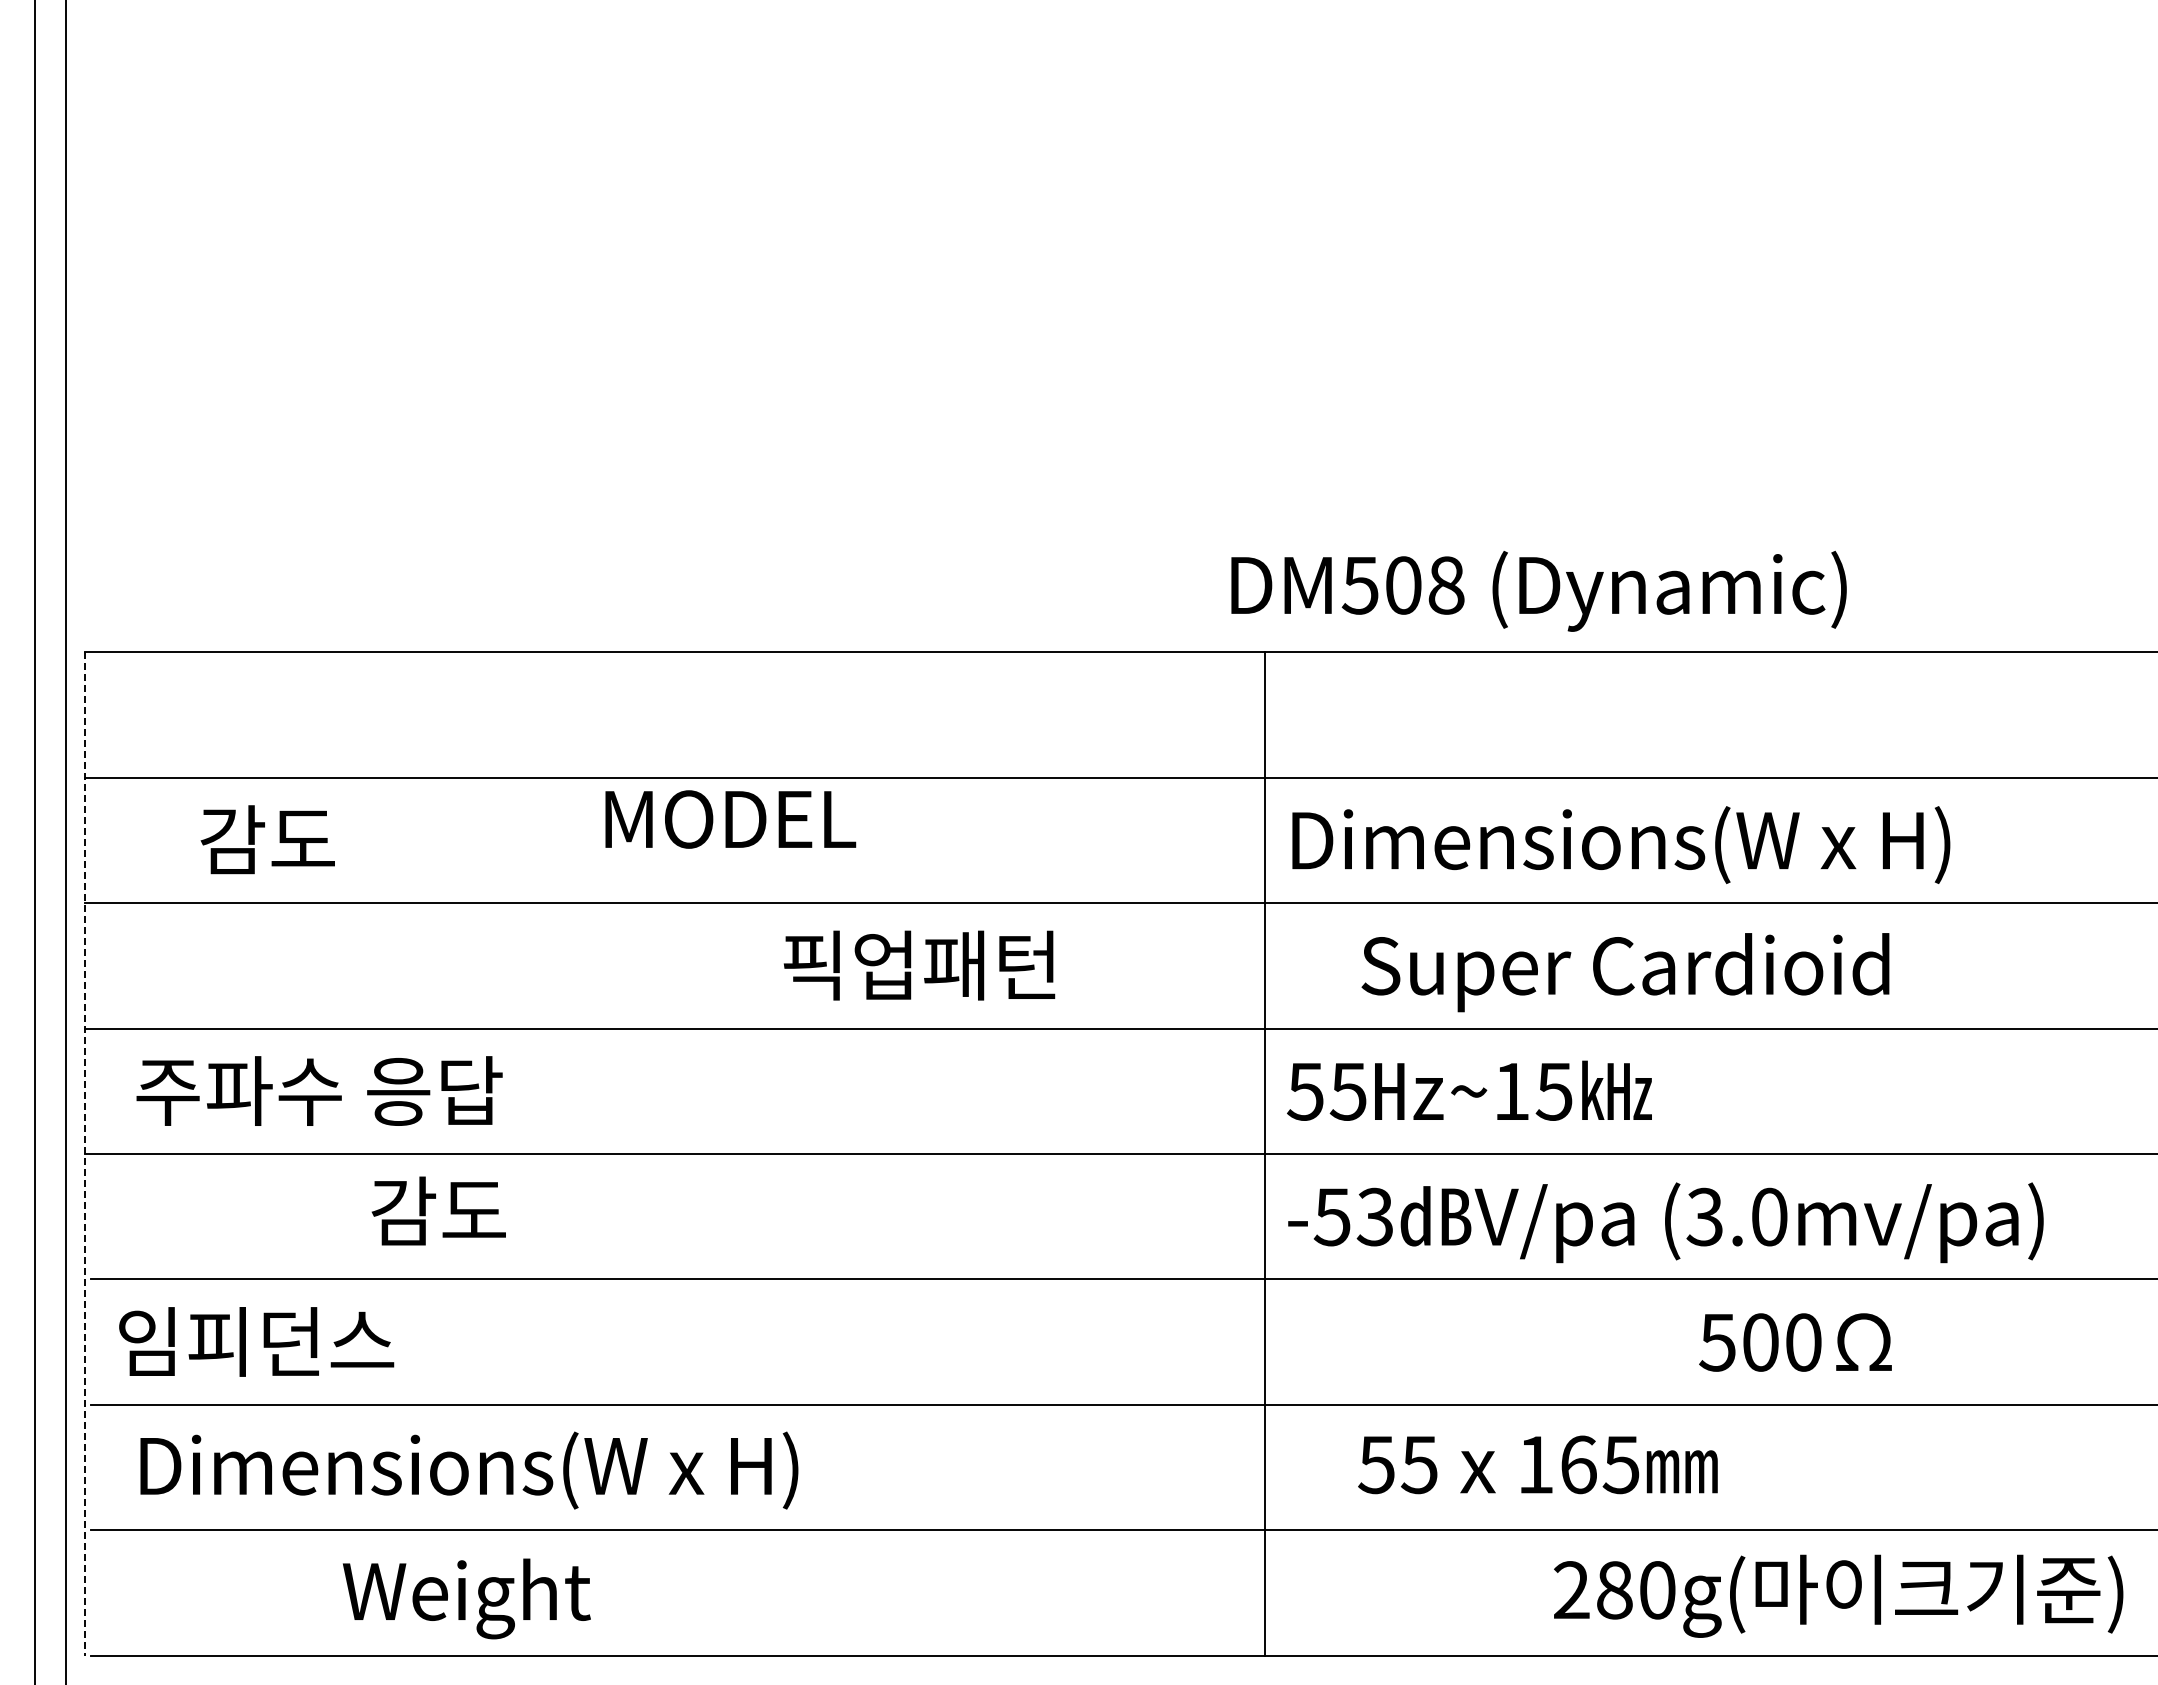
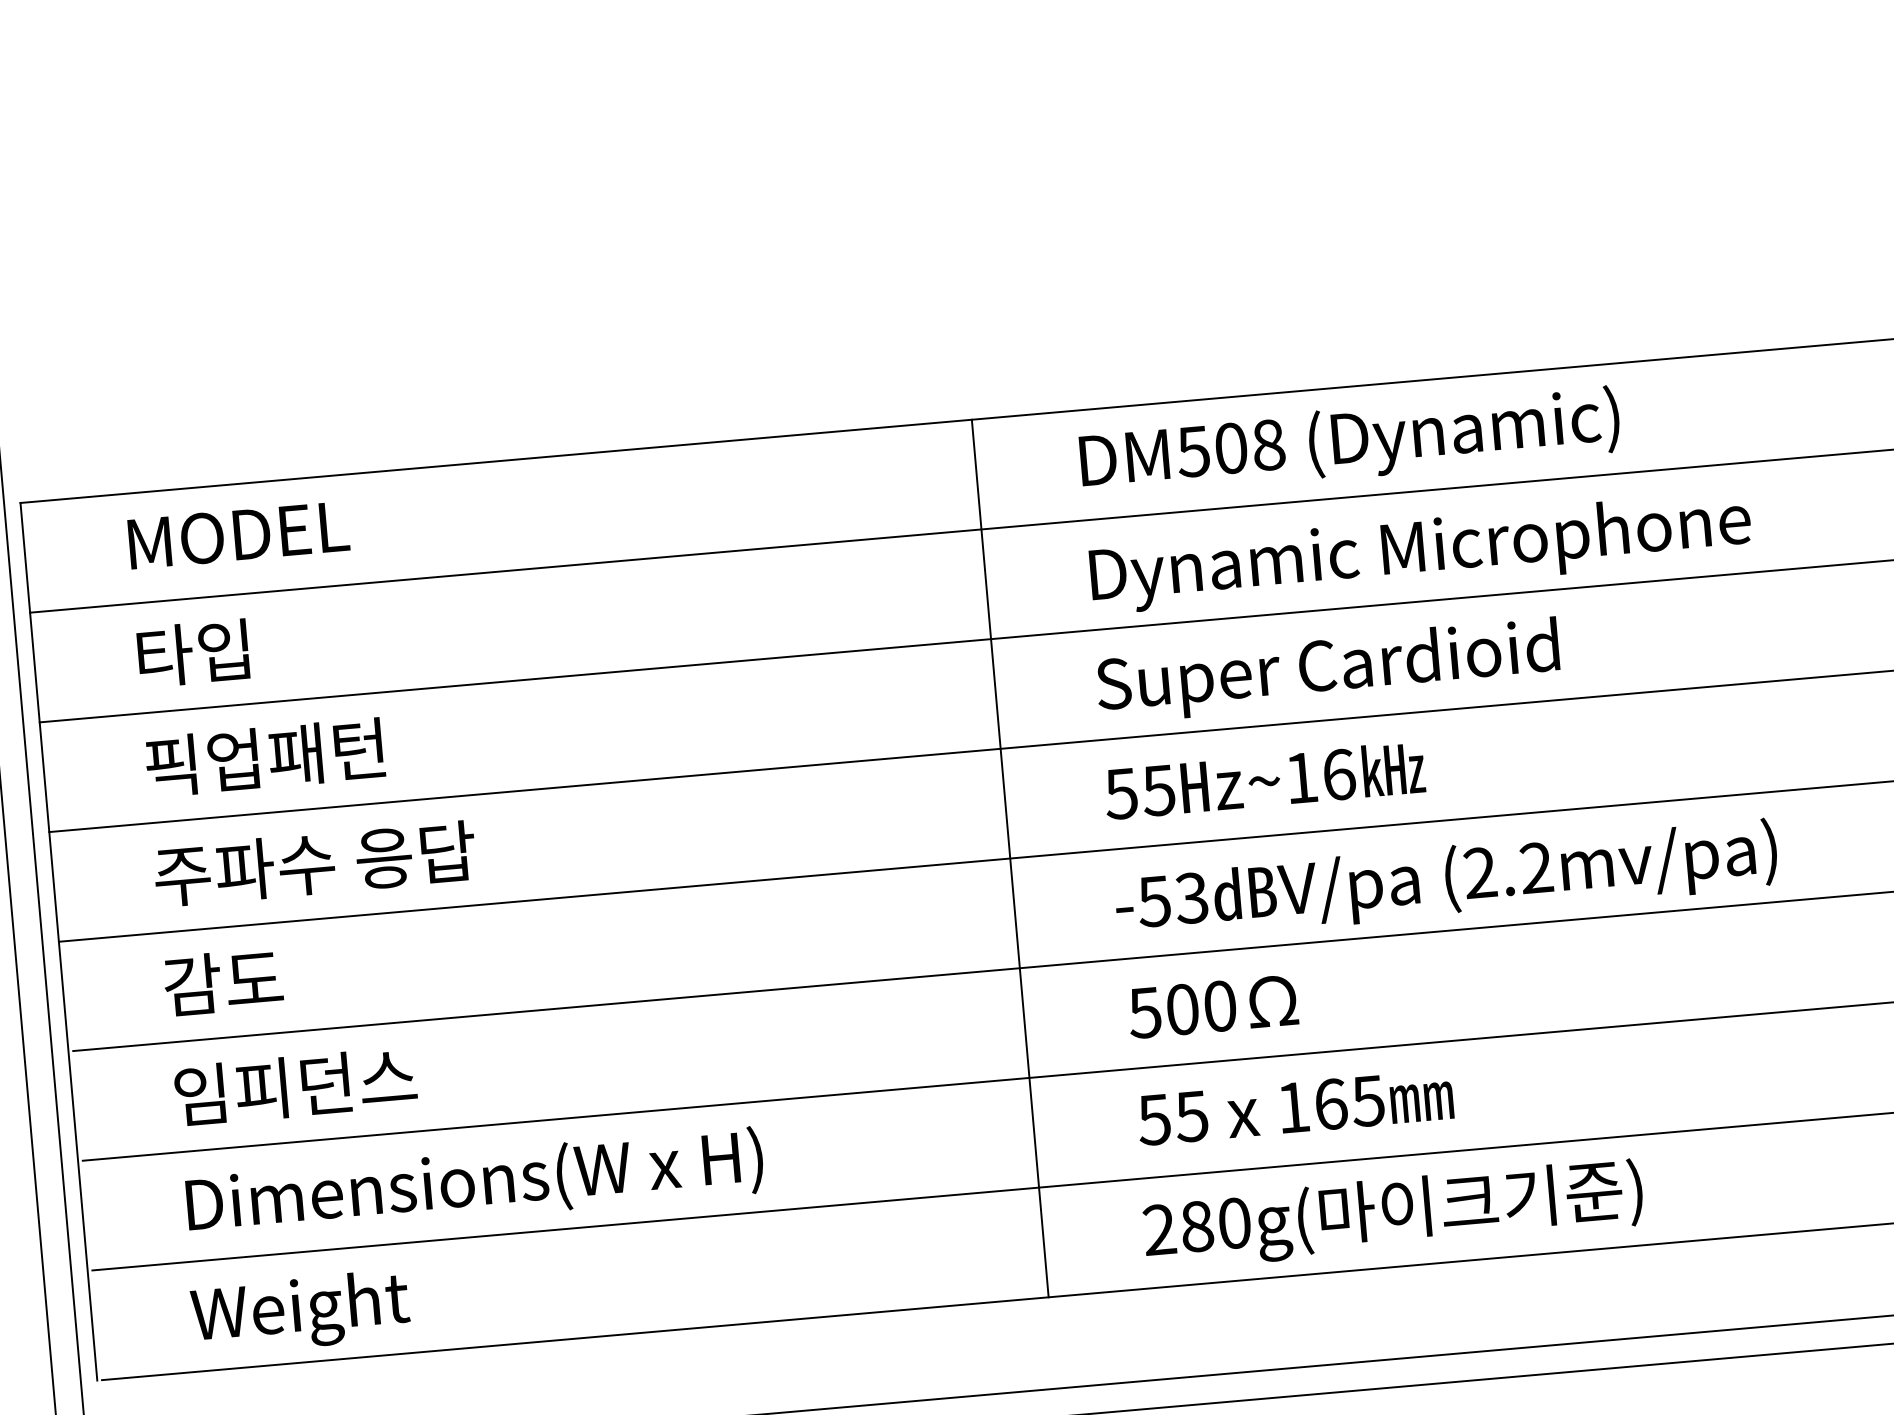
text: (1538, 590) -> (1349, 442), moved
text: (730, 819) -> (238, 535), moved
text: (267, 840) -> (194, 653), 감도 -> 타입
text: (1692, 846) -> (1440, 549), Dimensions(W x H) -> Dynamic Microphone
text: (919, 965) -> (265, 757), moved
text: (1625, 972) -> (1328, 670), moved
text: (319, 1090) -> (314, 863), moved
text: (1553, 1091) -> (1338, 774), ~15 -> ~16
line: (85, 1153) -> (59, 941), dashed -> solid
line: (1265, 1153) -> (1010, 858), moved
text: (438, 1210) -> (223, 981), moved
text: (1736, 1216) -> (1507, 870), (3.0mv/pa) -> (2.2mv/pa)
text: (256, 1341) -> (295, 1086), moved
text: (1795, 1342) -> (1213, 1006), moved
text: (1537, 1464) -> (1294, 1107), moved
text: (469, 1470) -> (475, 1184), moved
text: (1838, 1595) -> (1393, 1214), moved
text: (466, 1598) -> (300, 1312), moved

